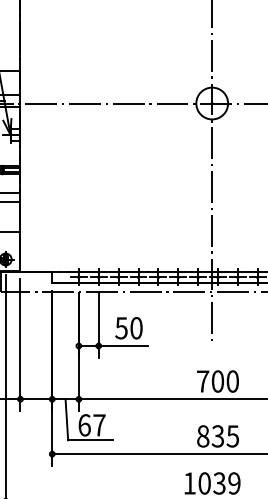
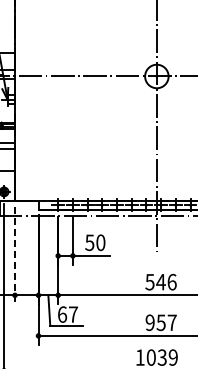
line: (19, 345) -> (14, 255), solid -> dashed
text: (217, 380) -> (160, 281), 700 -> 546
text: (217, 436) -> (160, 322), 835 -> 957

